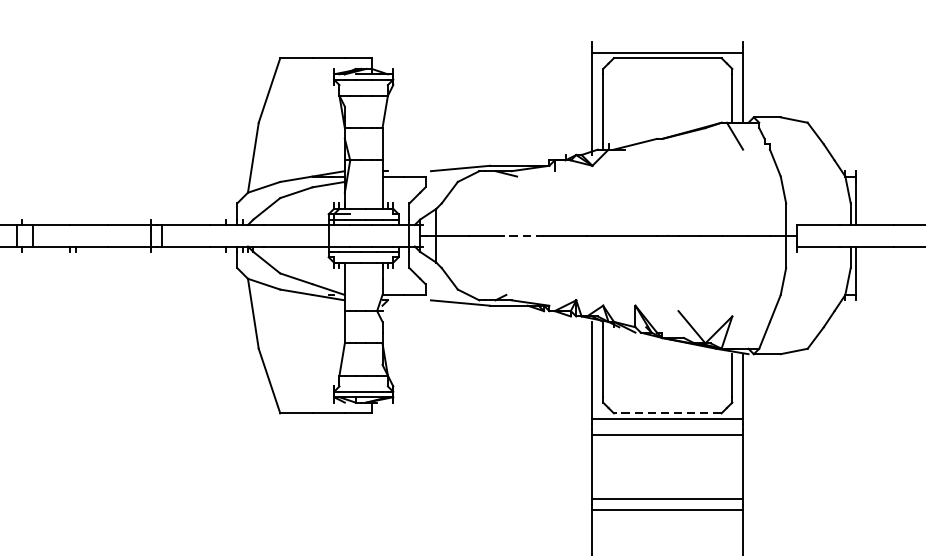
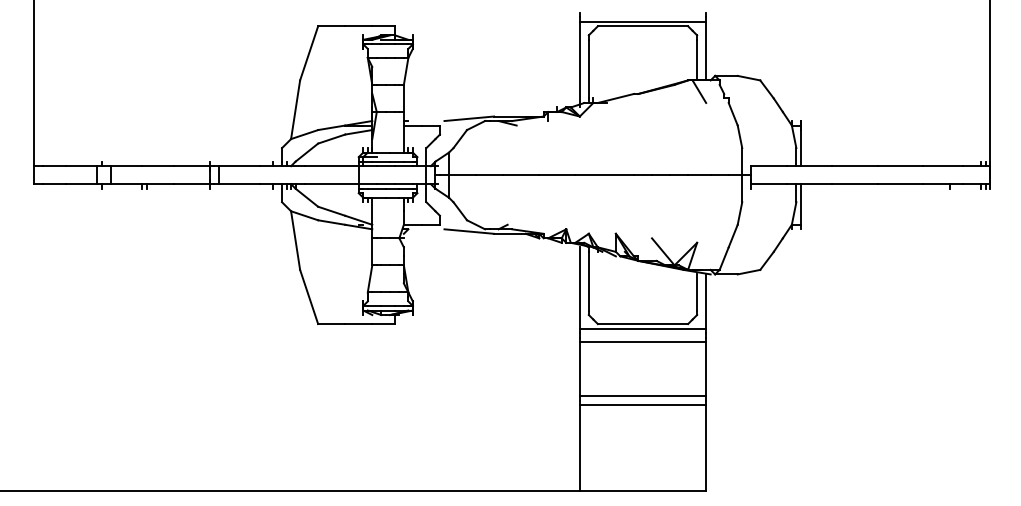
line: (521, 236) -> (520, 175), dashed -> solid
line: (667, 413) -> (642, 324), dashed -> solid

